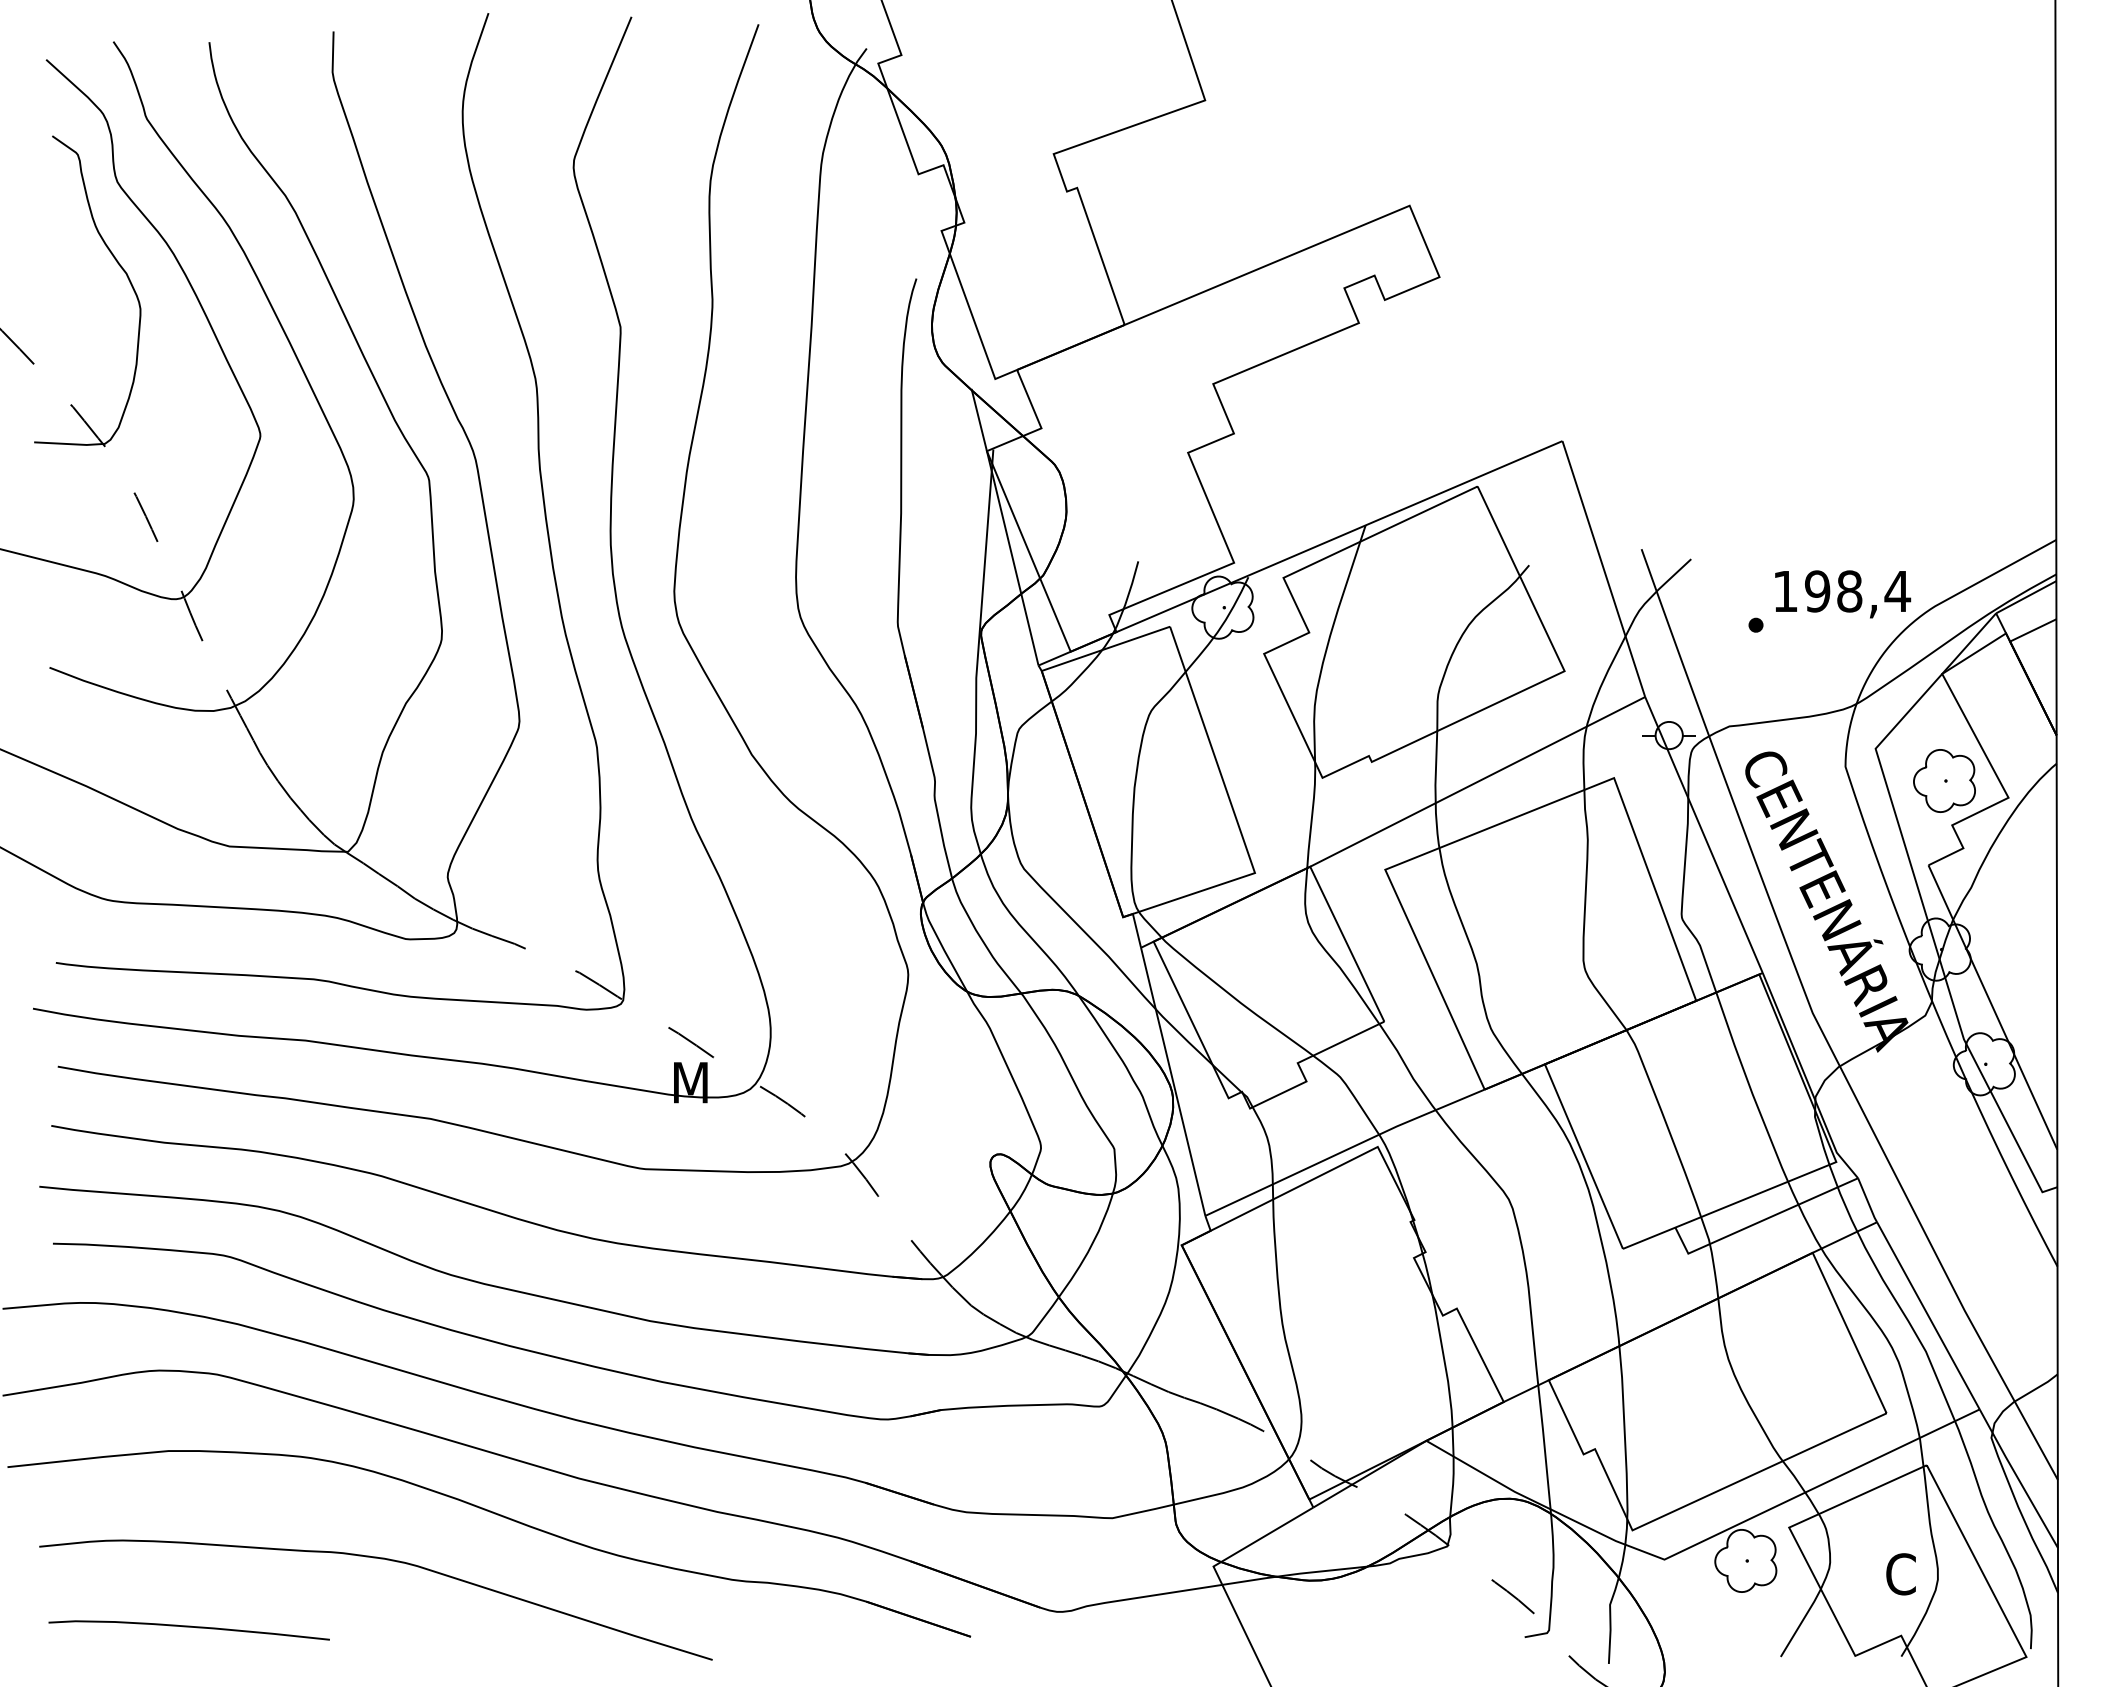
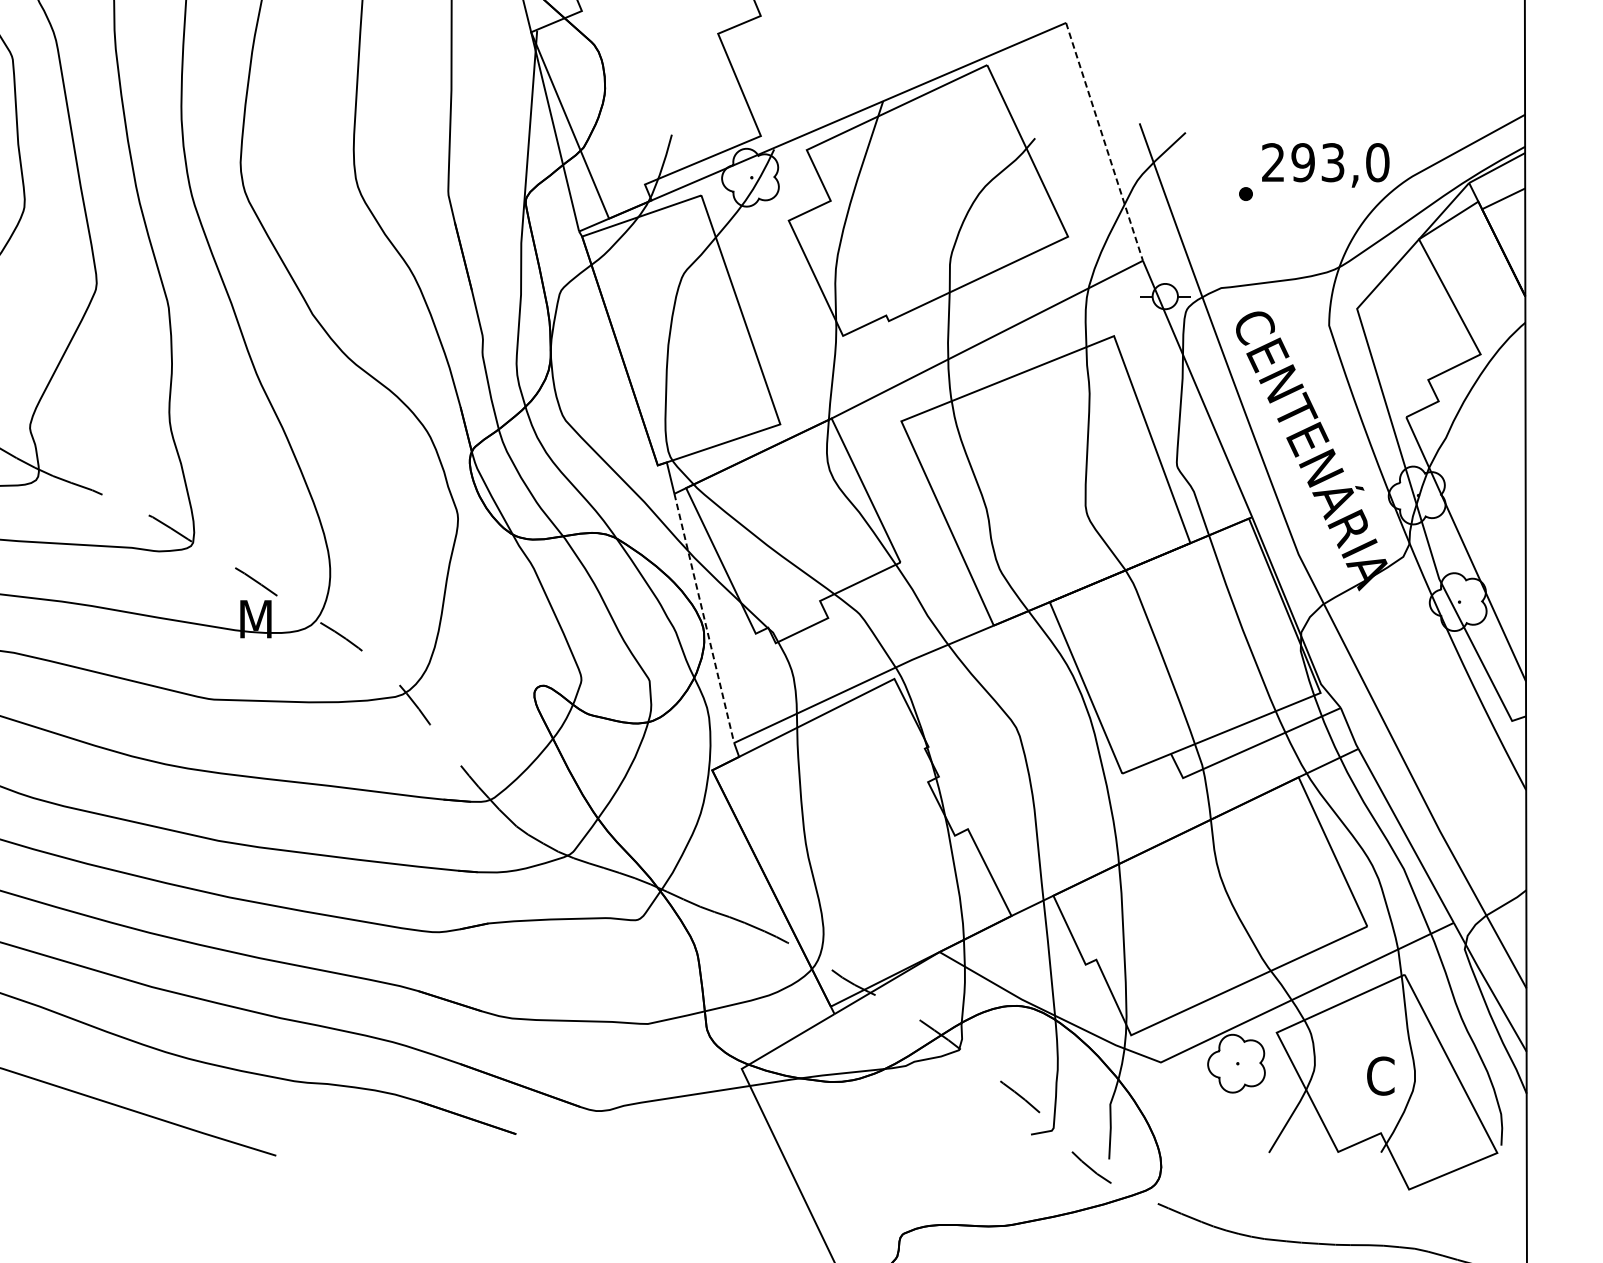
line: (1604, 569) -> (1105, 142), solid -> dashed
text: (1842, 591) -> (1326, 162), 198,4 -> 293,0
part: (1944, 780) -> (1421, 338), removed
line: (1173, 1081) -> (704, 618), solid -> dashed

